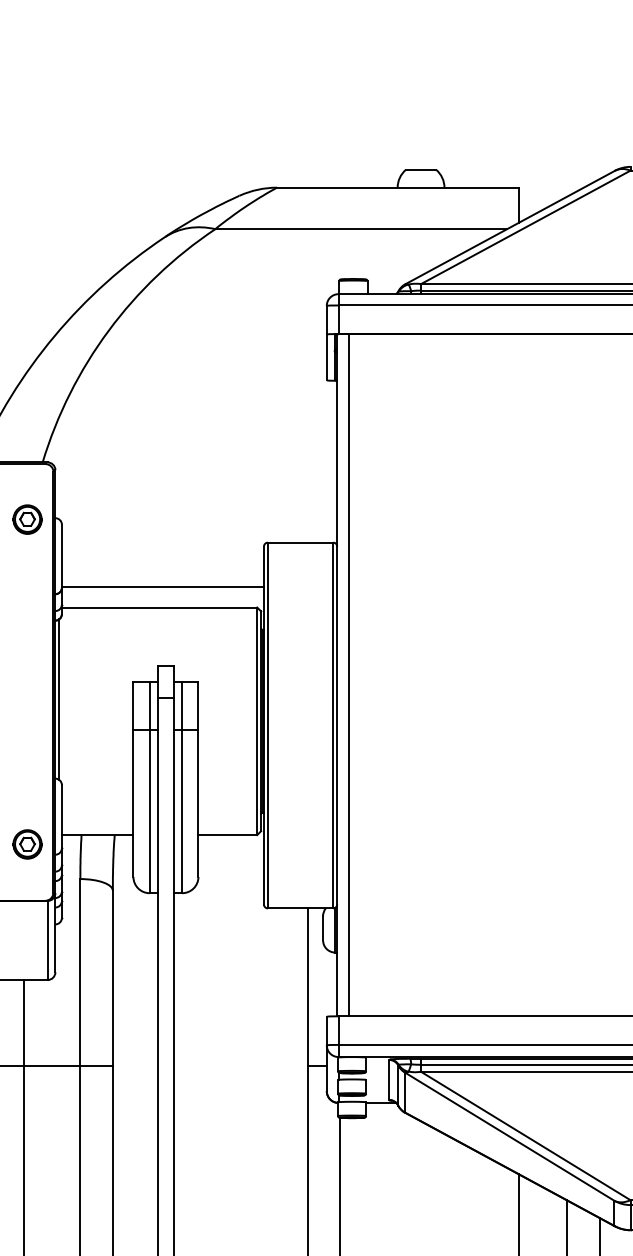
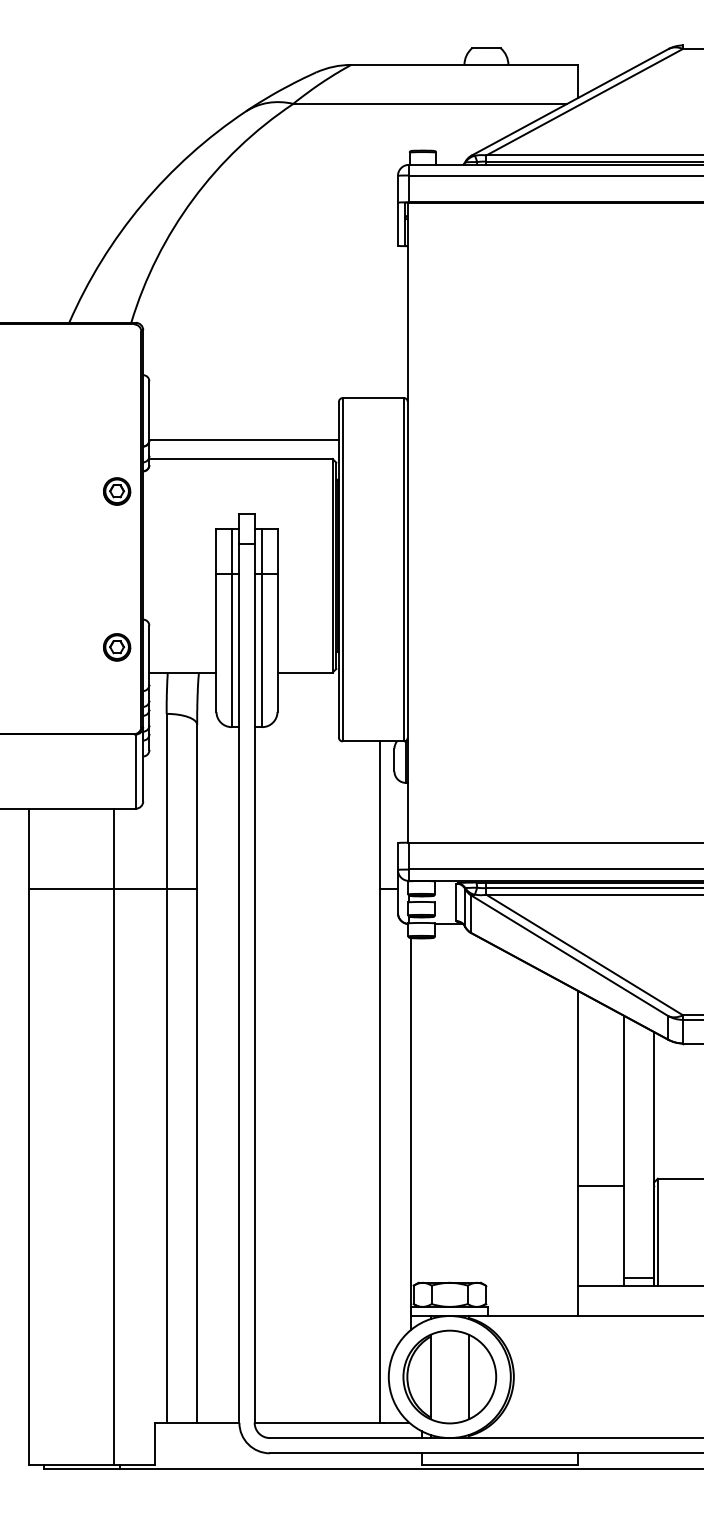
part: (28, 519) -> (117, 491), moved
line: (349, 675) -> (419, 522), removed
line: (58, 699) -> (146, 545), removed
part: (28, 844) -> (117, 647), moved

